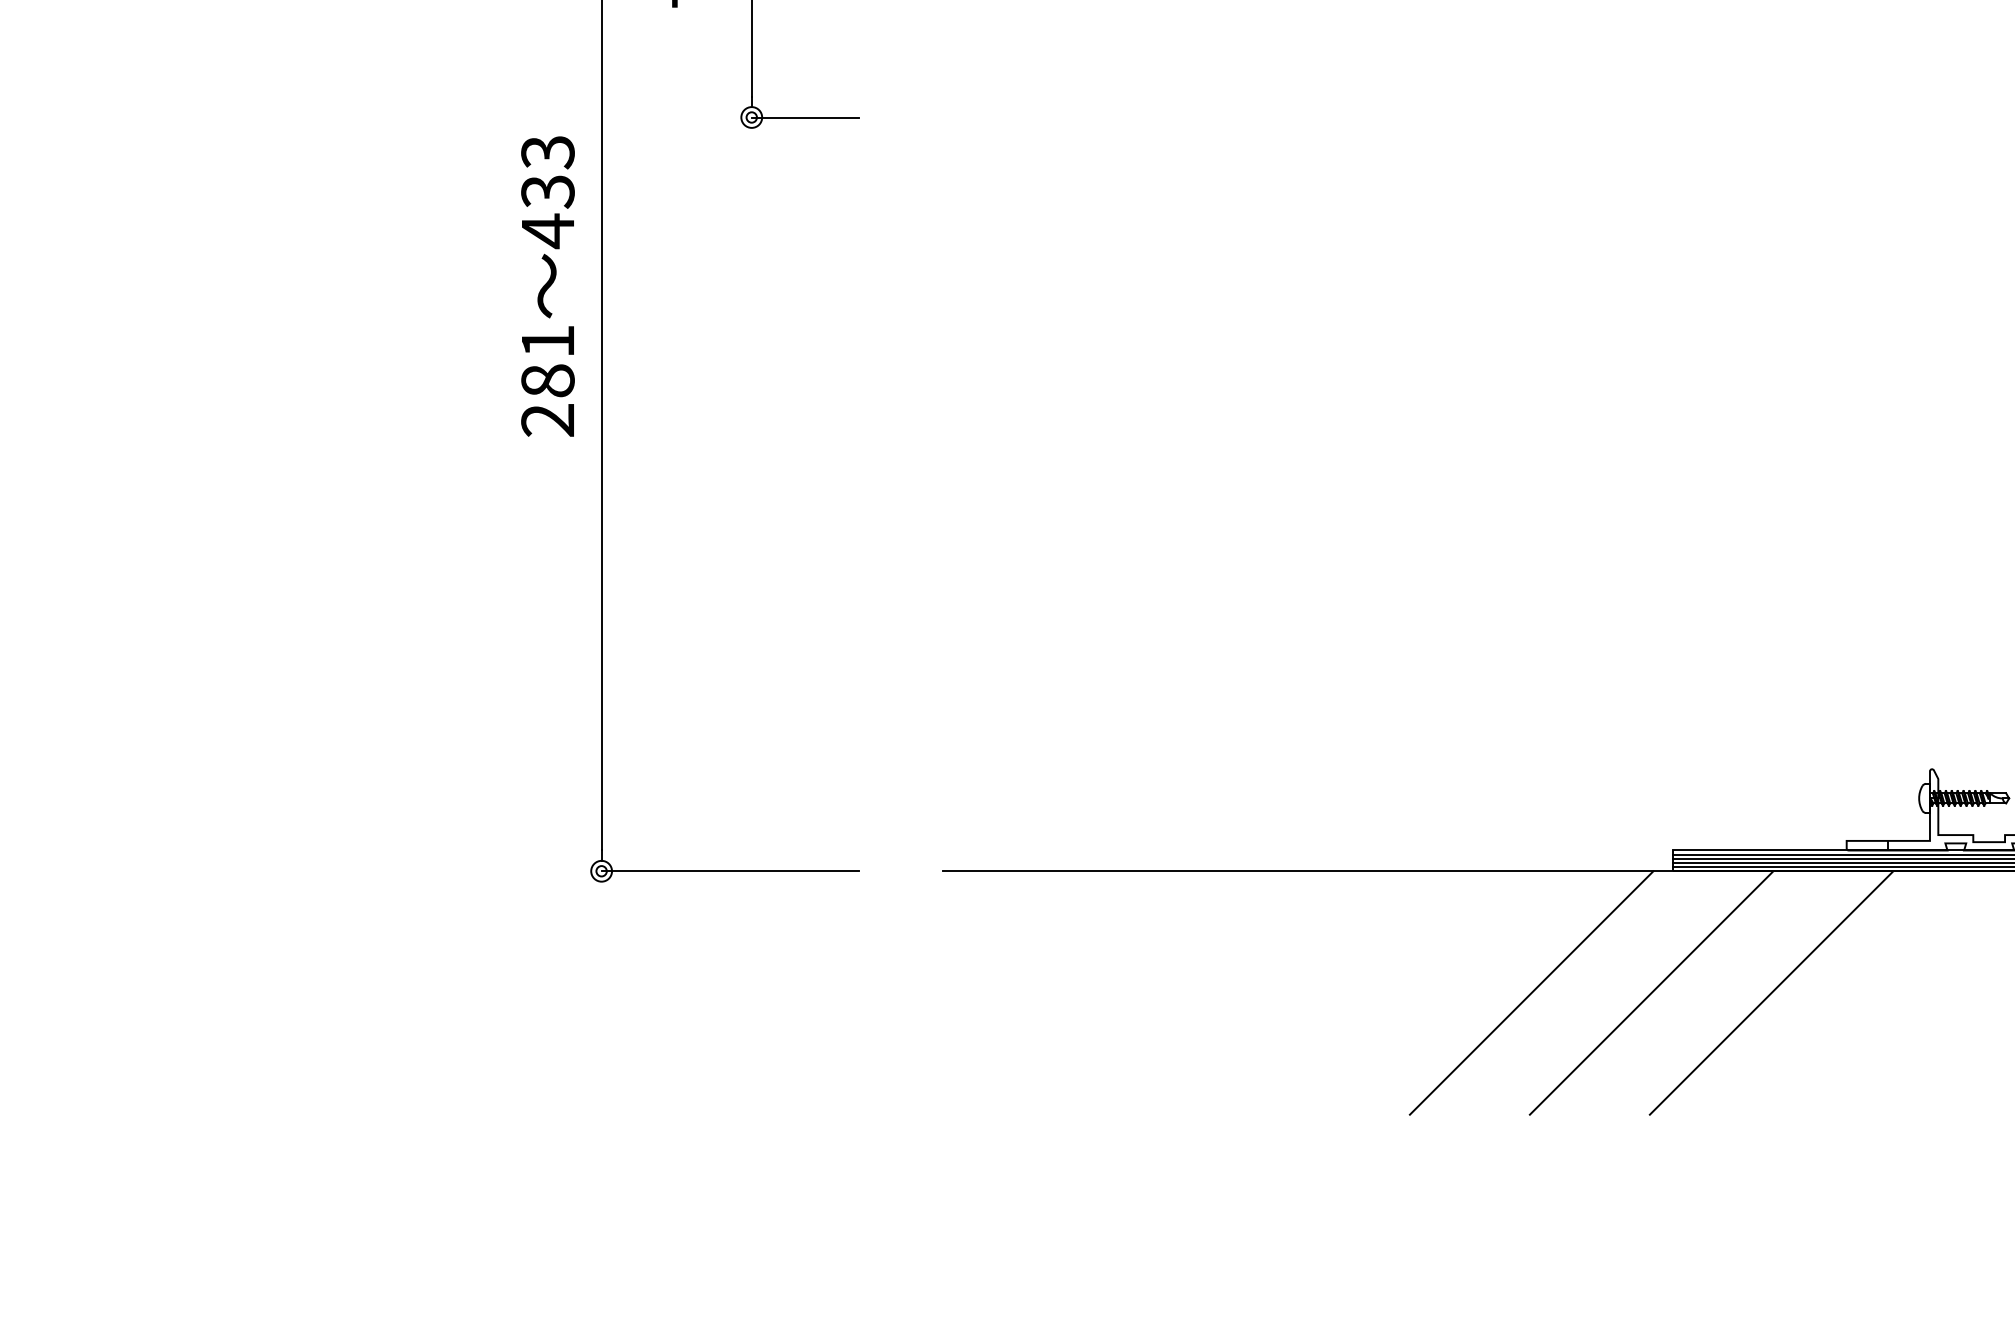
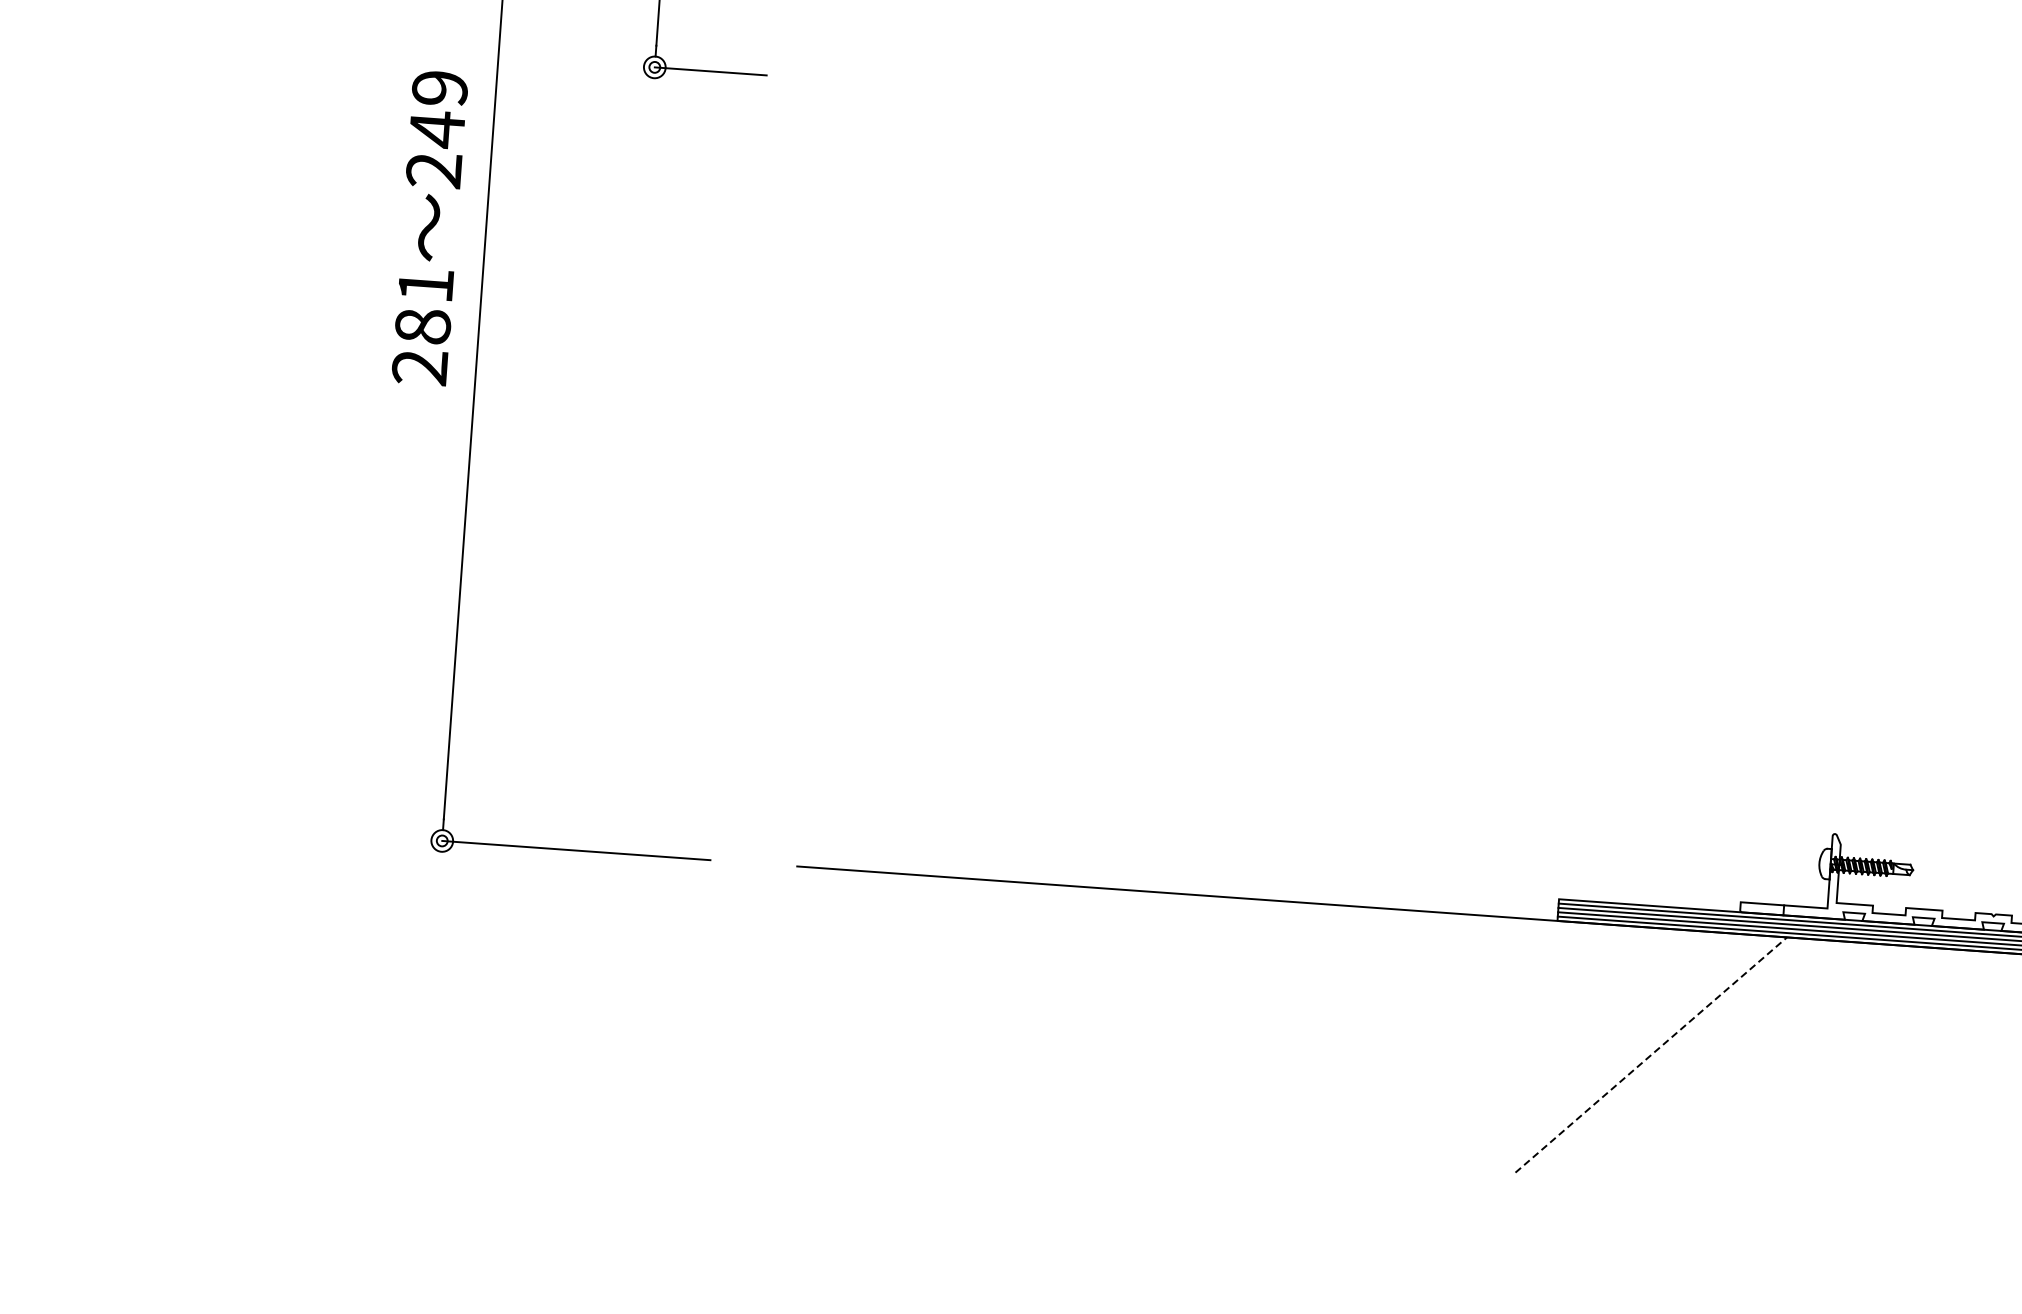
text: (547, 192) -> (436, 130), 433 -> 249
line: (1531, 992) -> (1401, 1036), removed
line: (1651, 992) -> (1526, 1045), removed
line: (1771, 992) -> (1651, 1054), solid -> dashed

